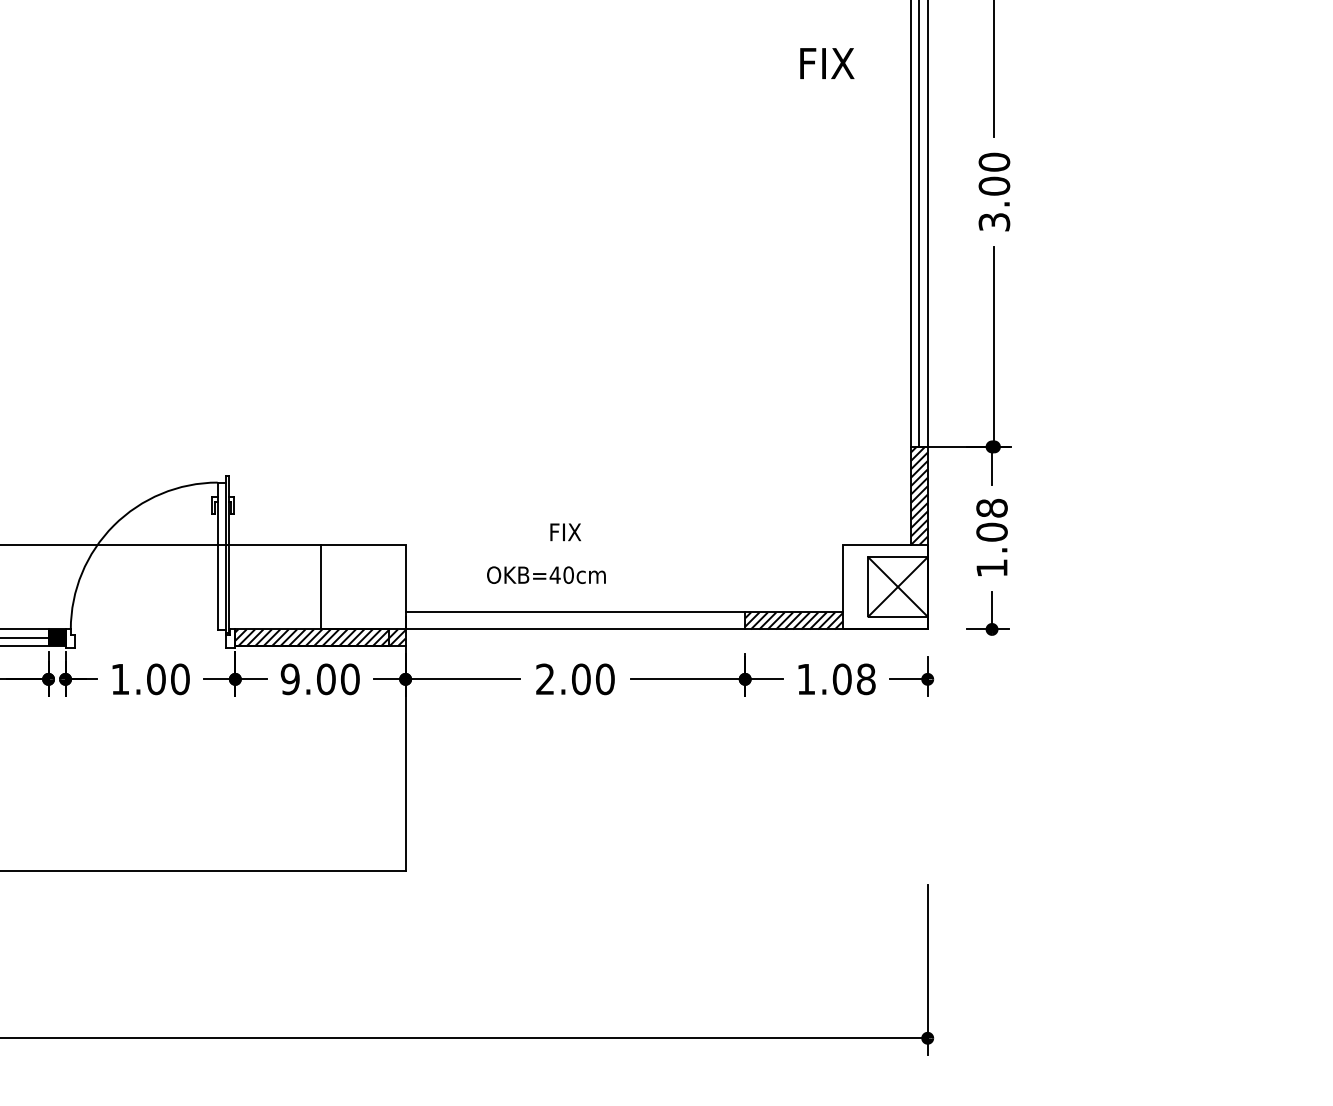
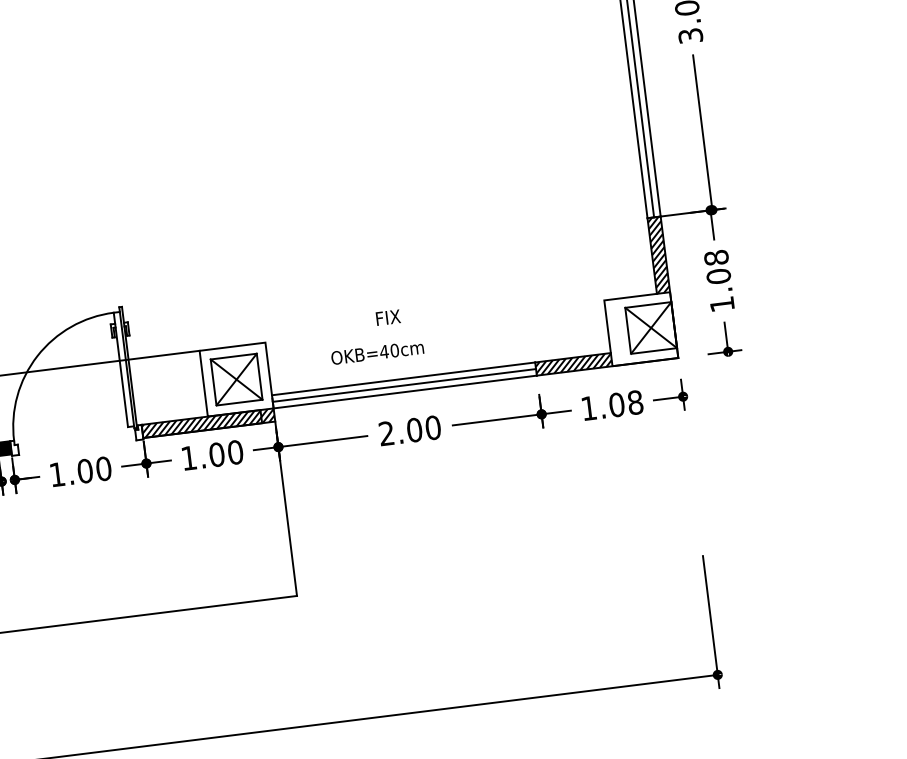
part: (362, 586) -> (236, 379), added
line: (575, 620) -> (404, 385), added
text: (289, 679) -> (188, 458), 9.00 -> 1.00

